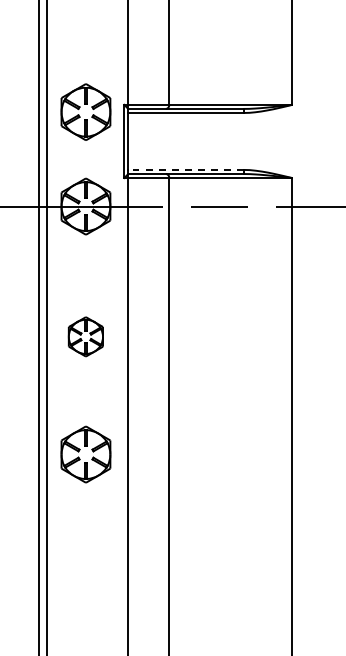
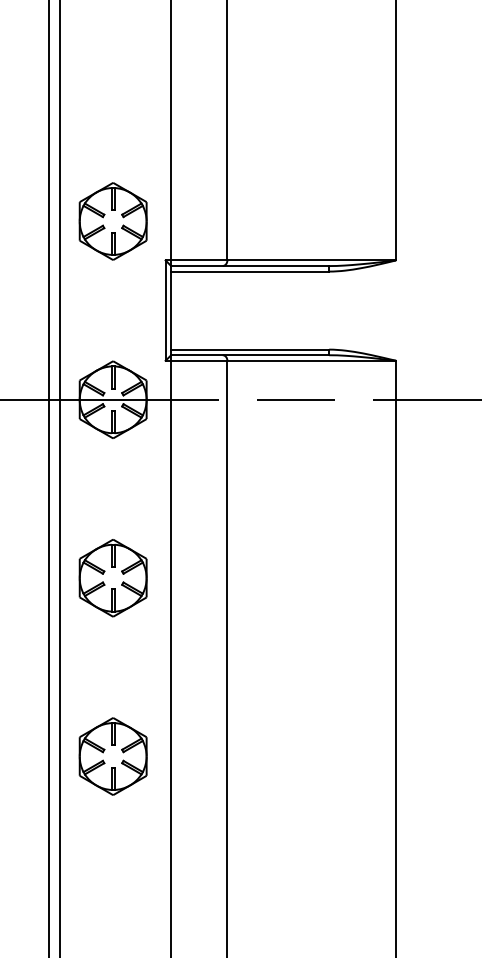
part: (85, 112) -> (112, 221), moved
line: (185, 169) -> (249, 349), dashed -> solid
part: (85, 337) -> (112, 578), size x1.43
part: (85, 454) -> (112, 756), moved

